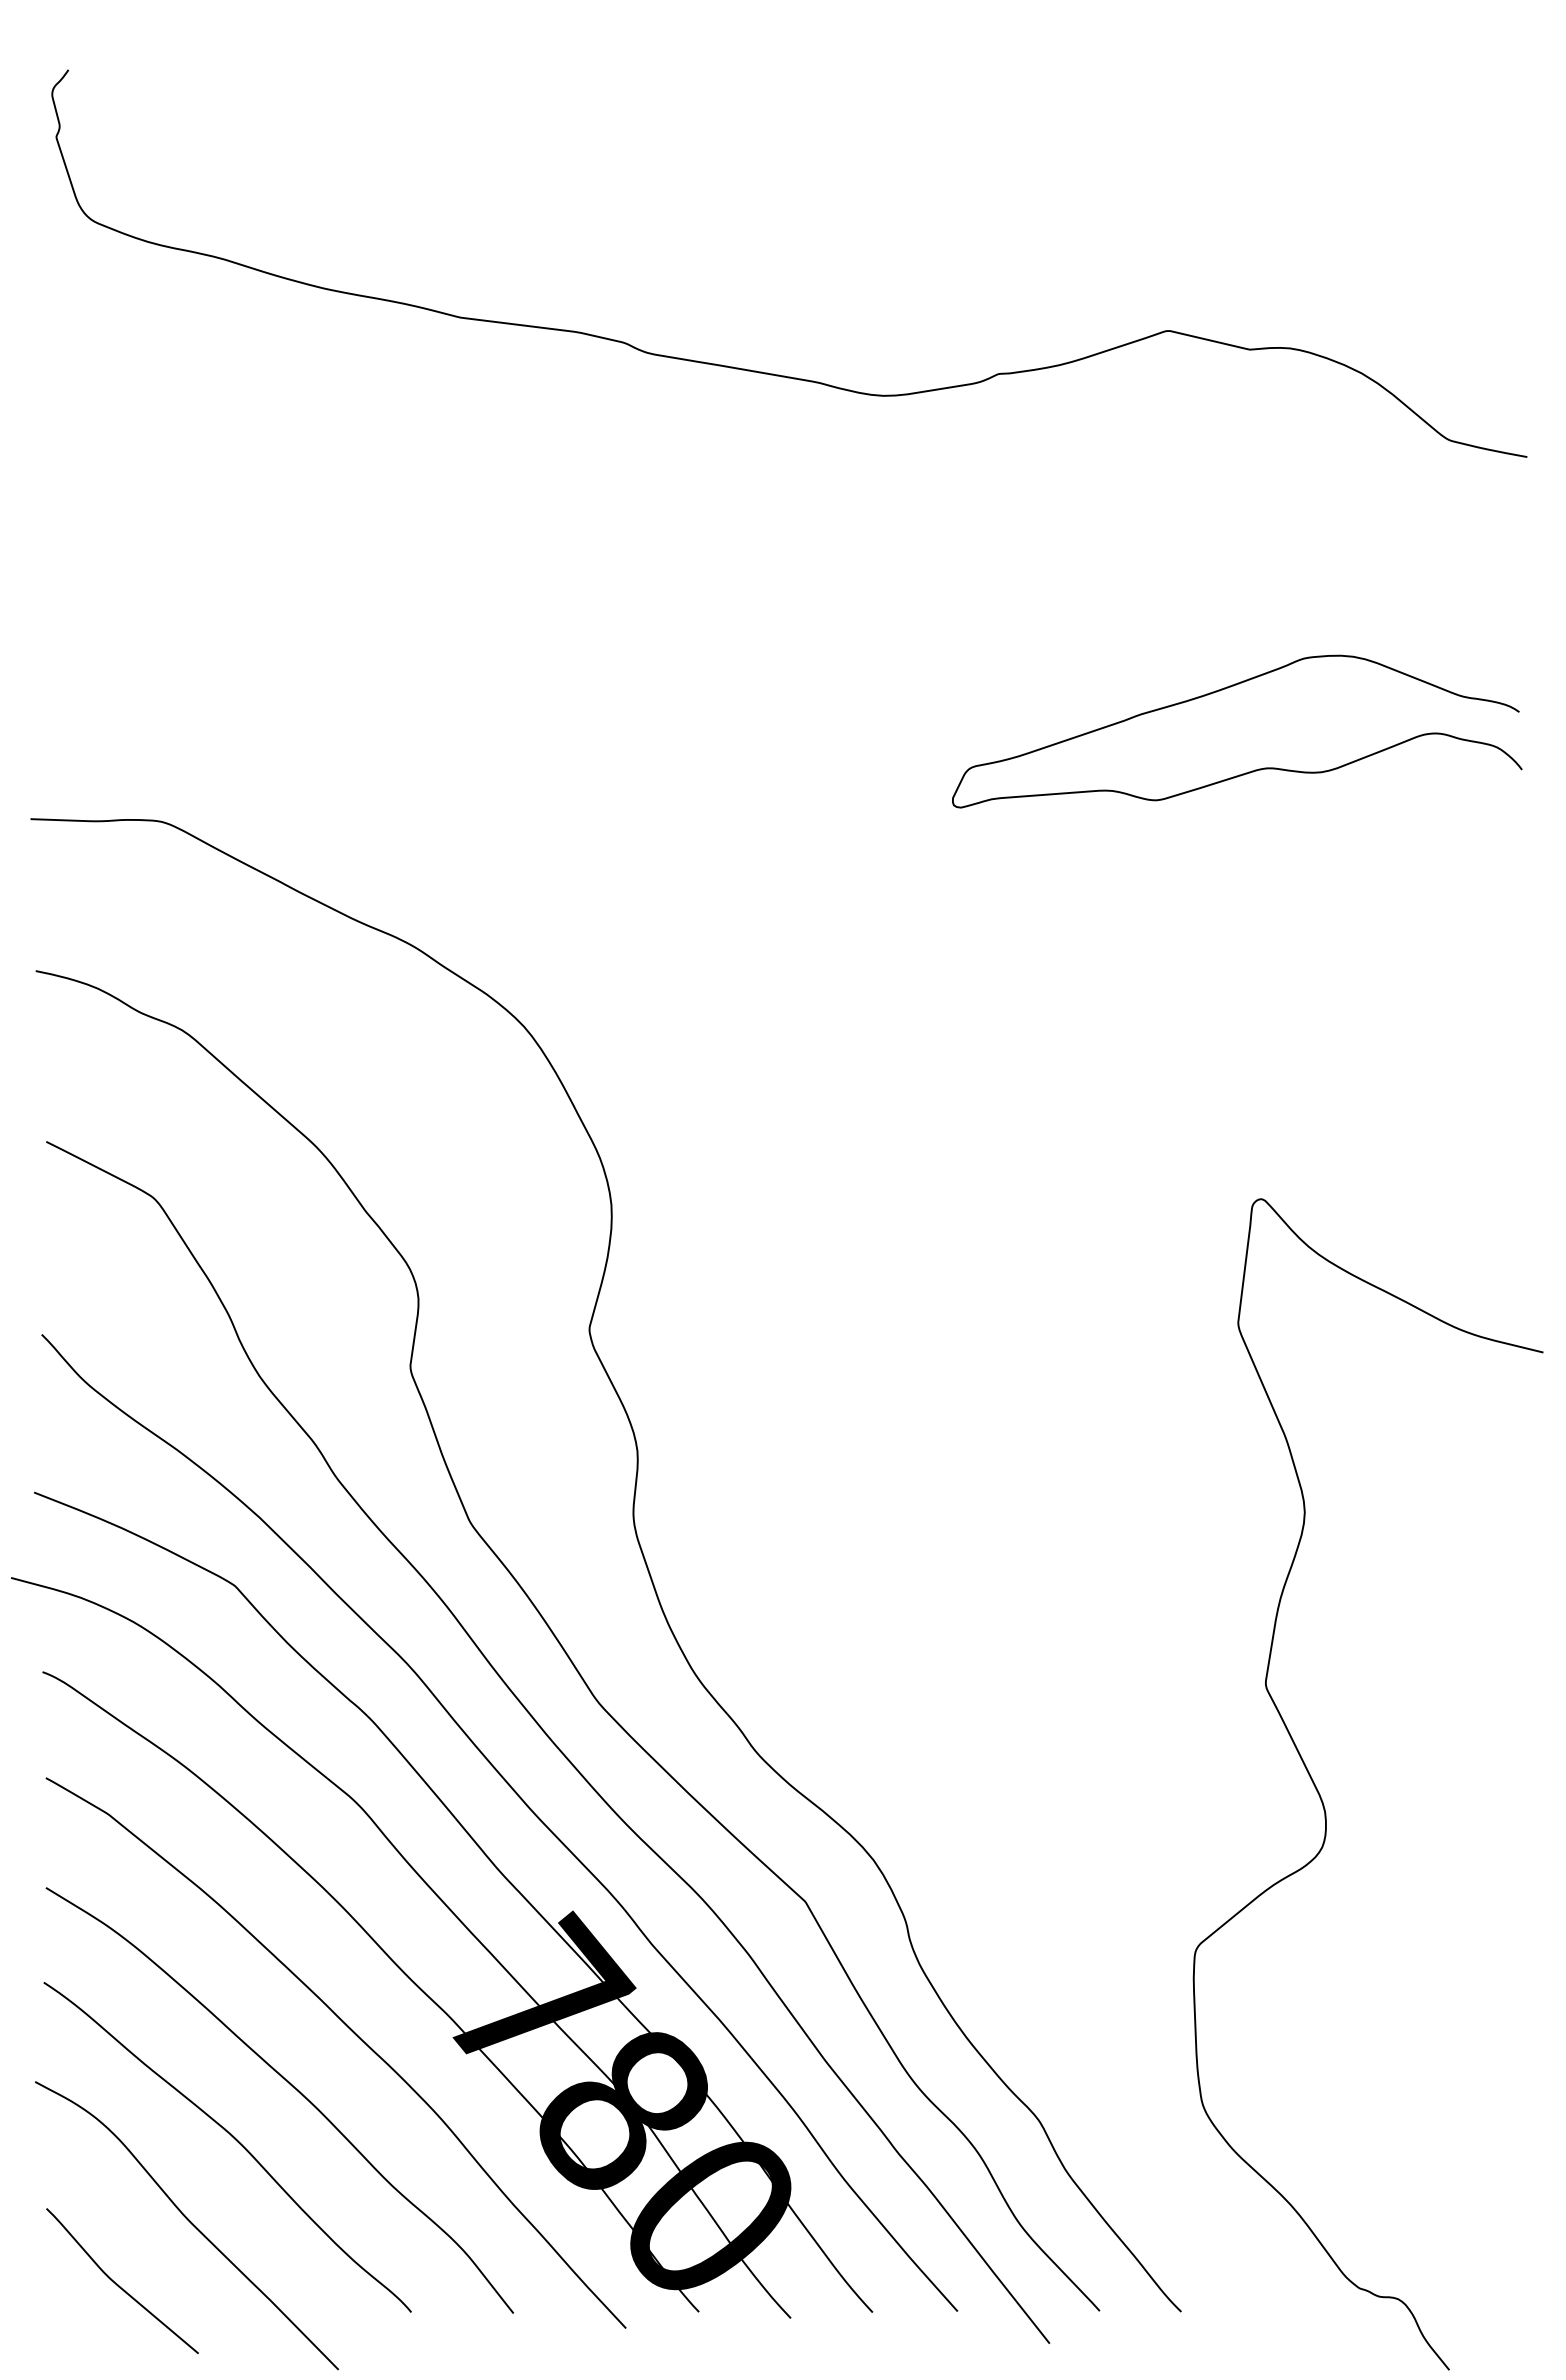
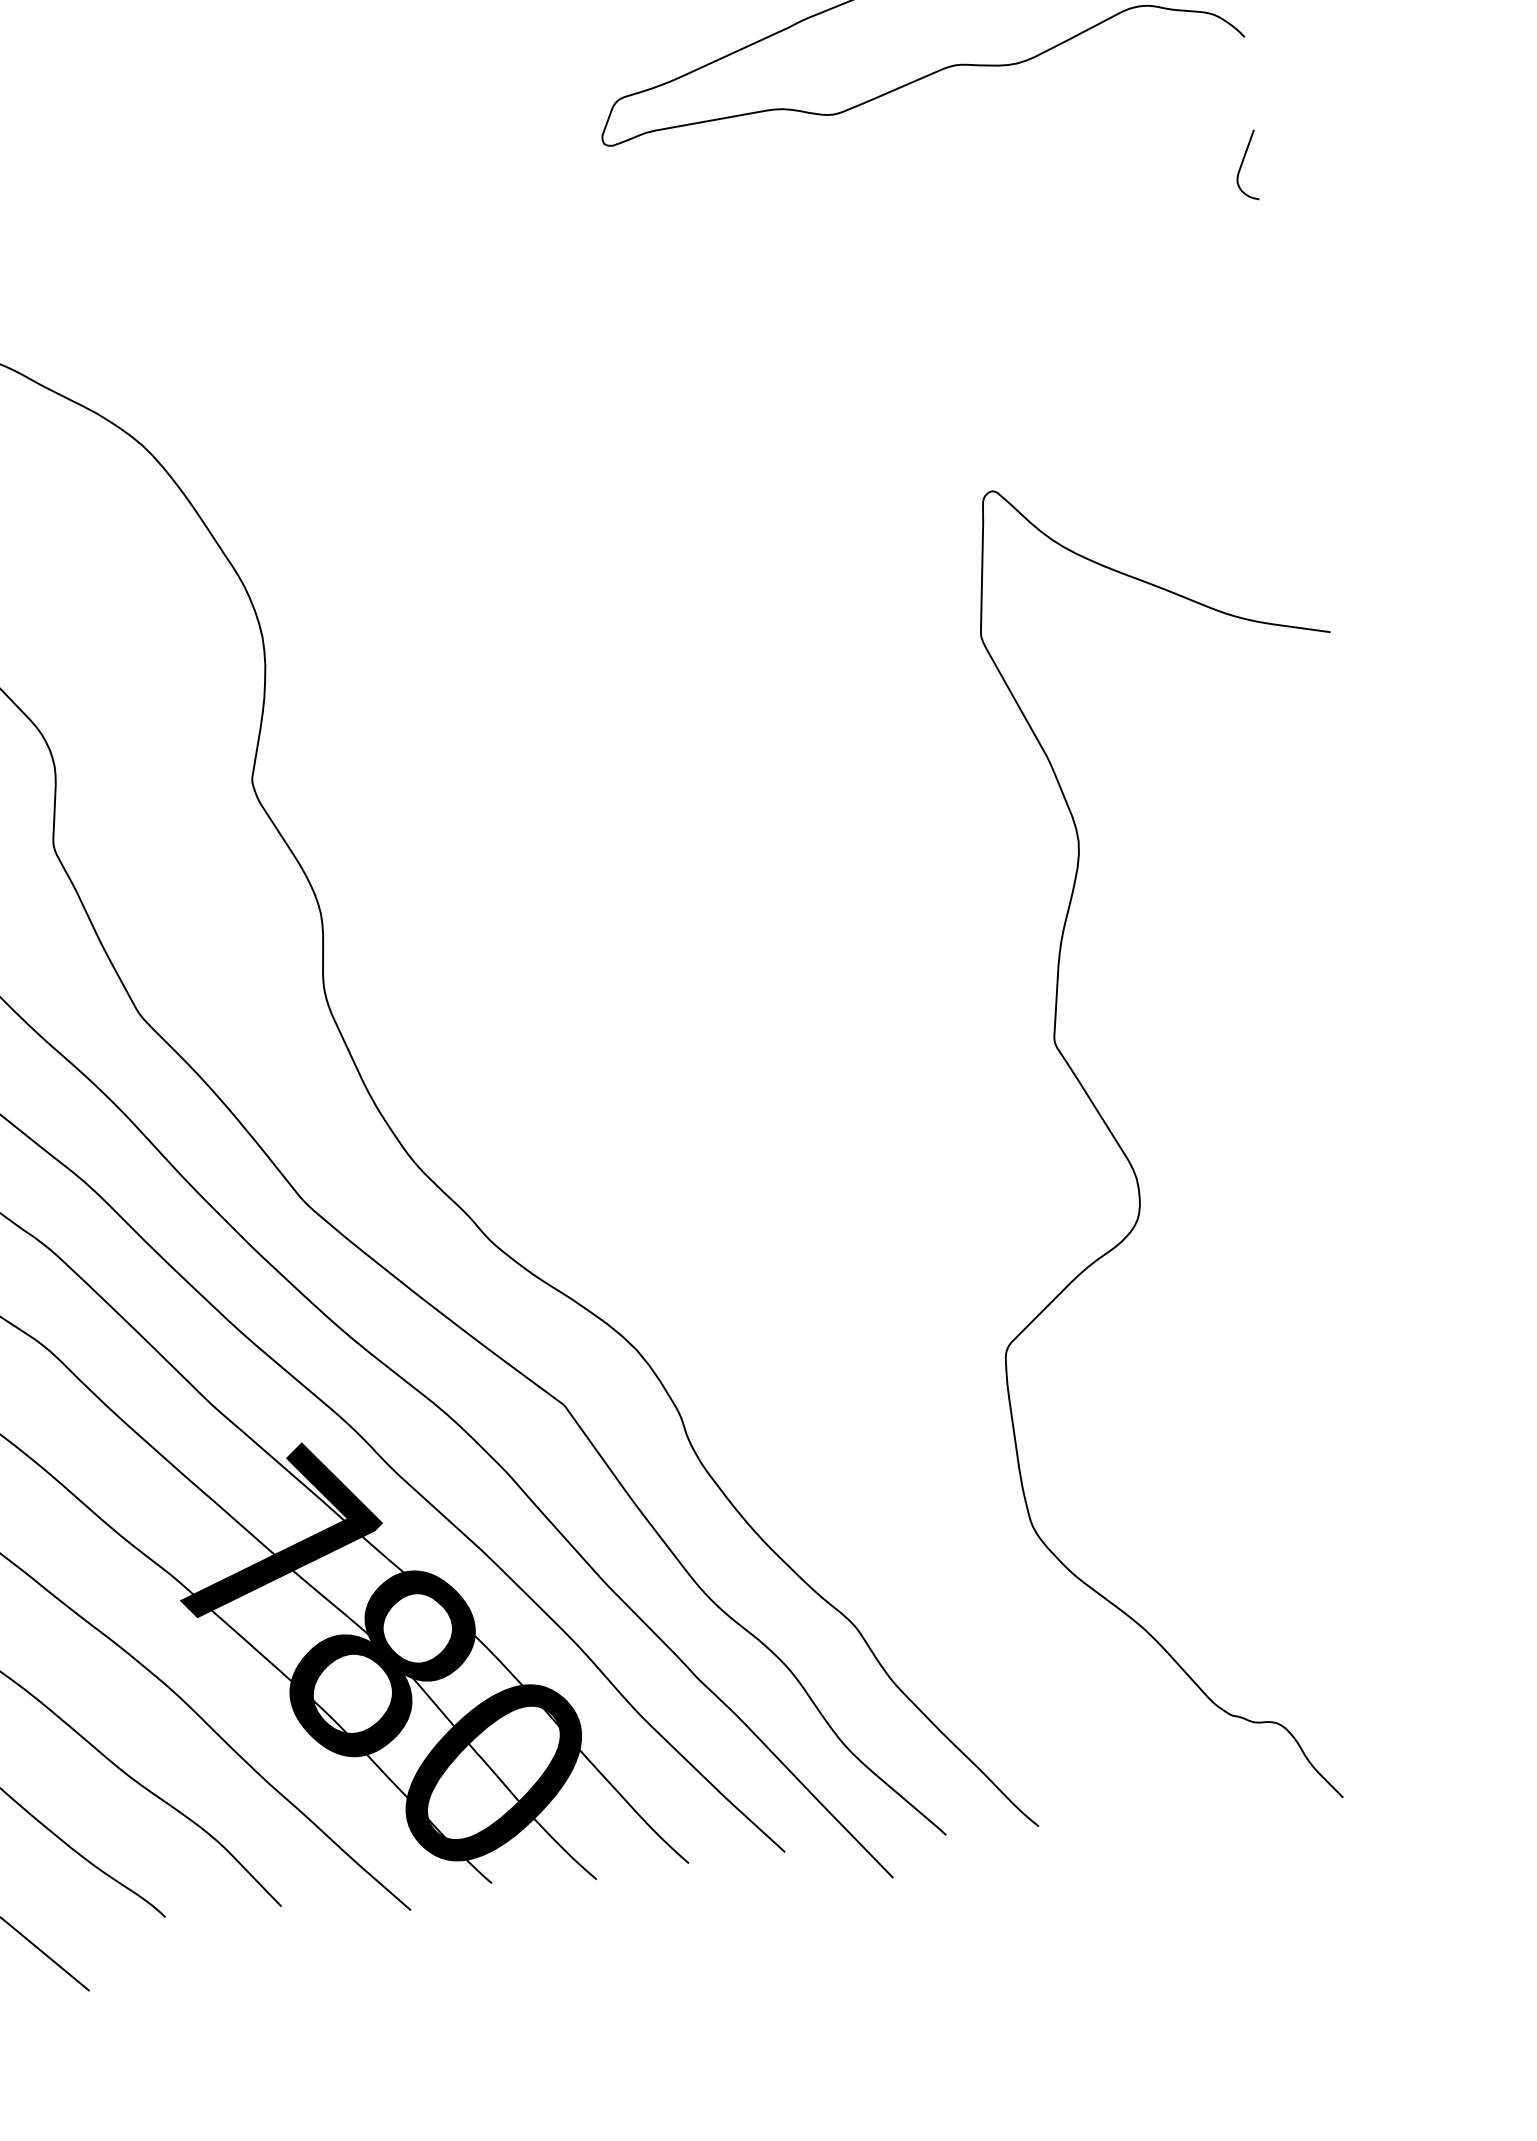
curve: (1508, 882) -> (1242, 166), added
curve: (1322, 1799) -> (1132, 1165), moved

